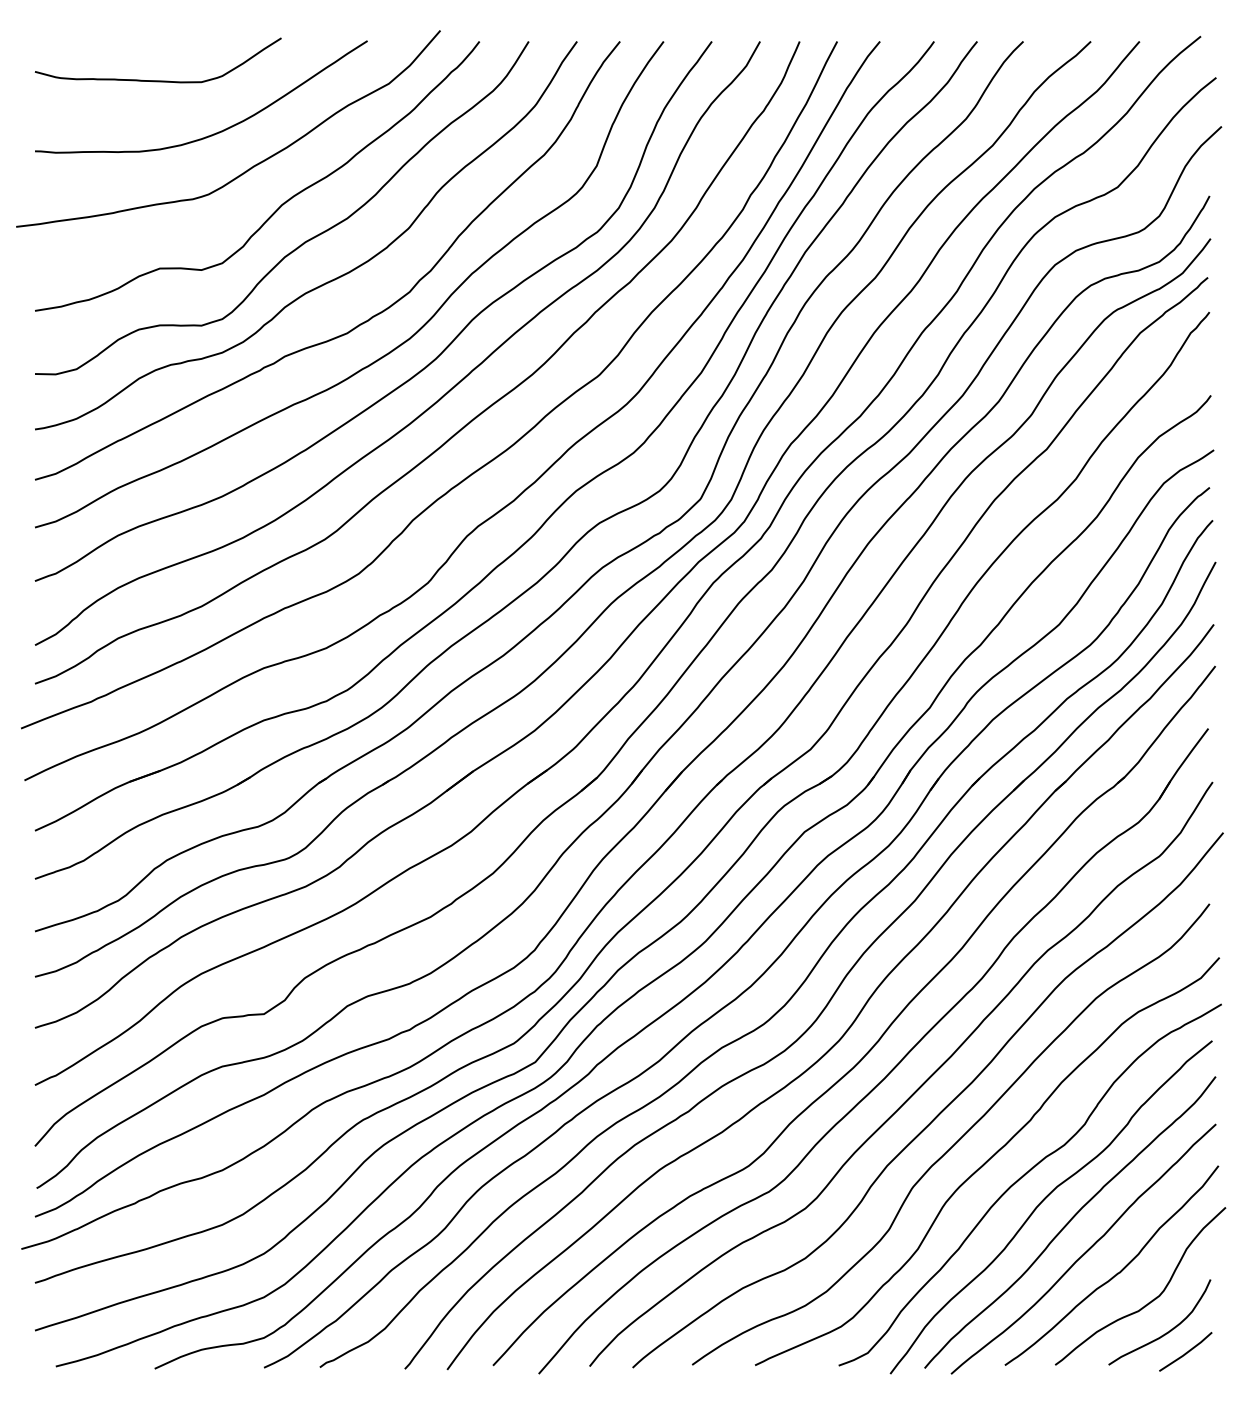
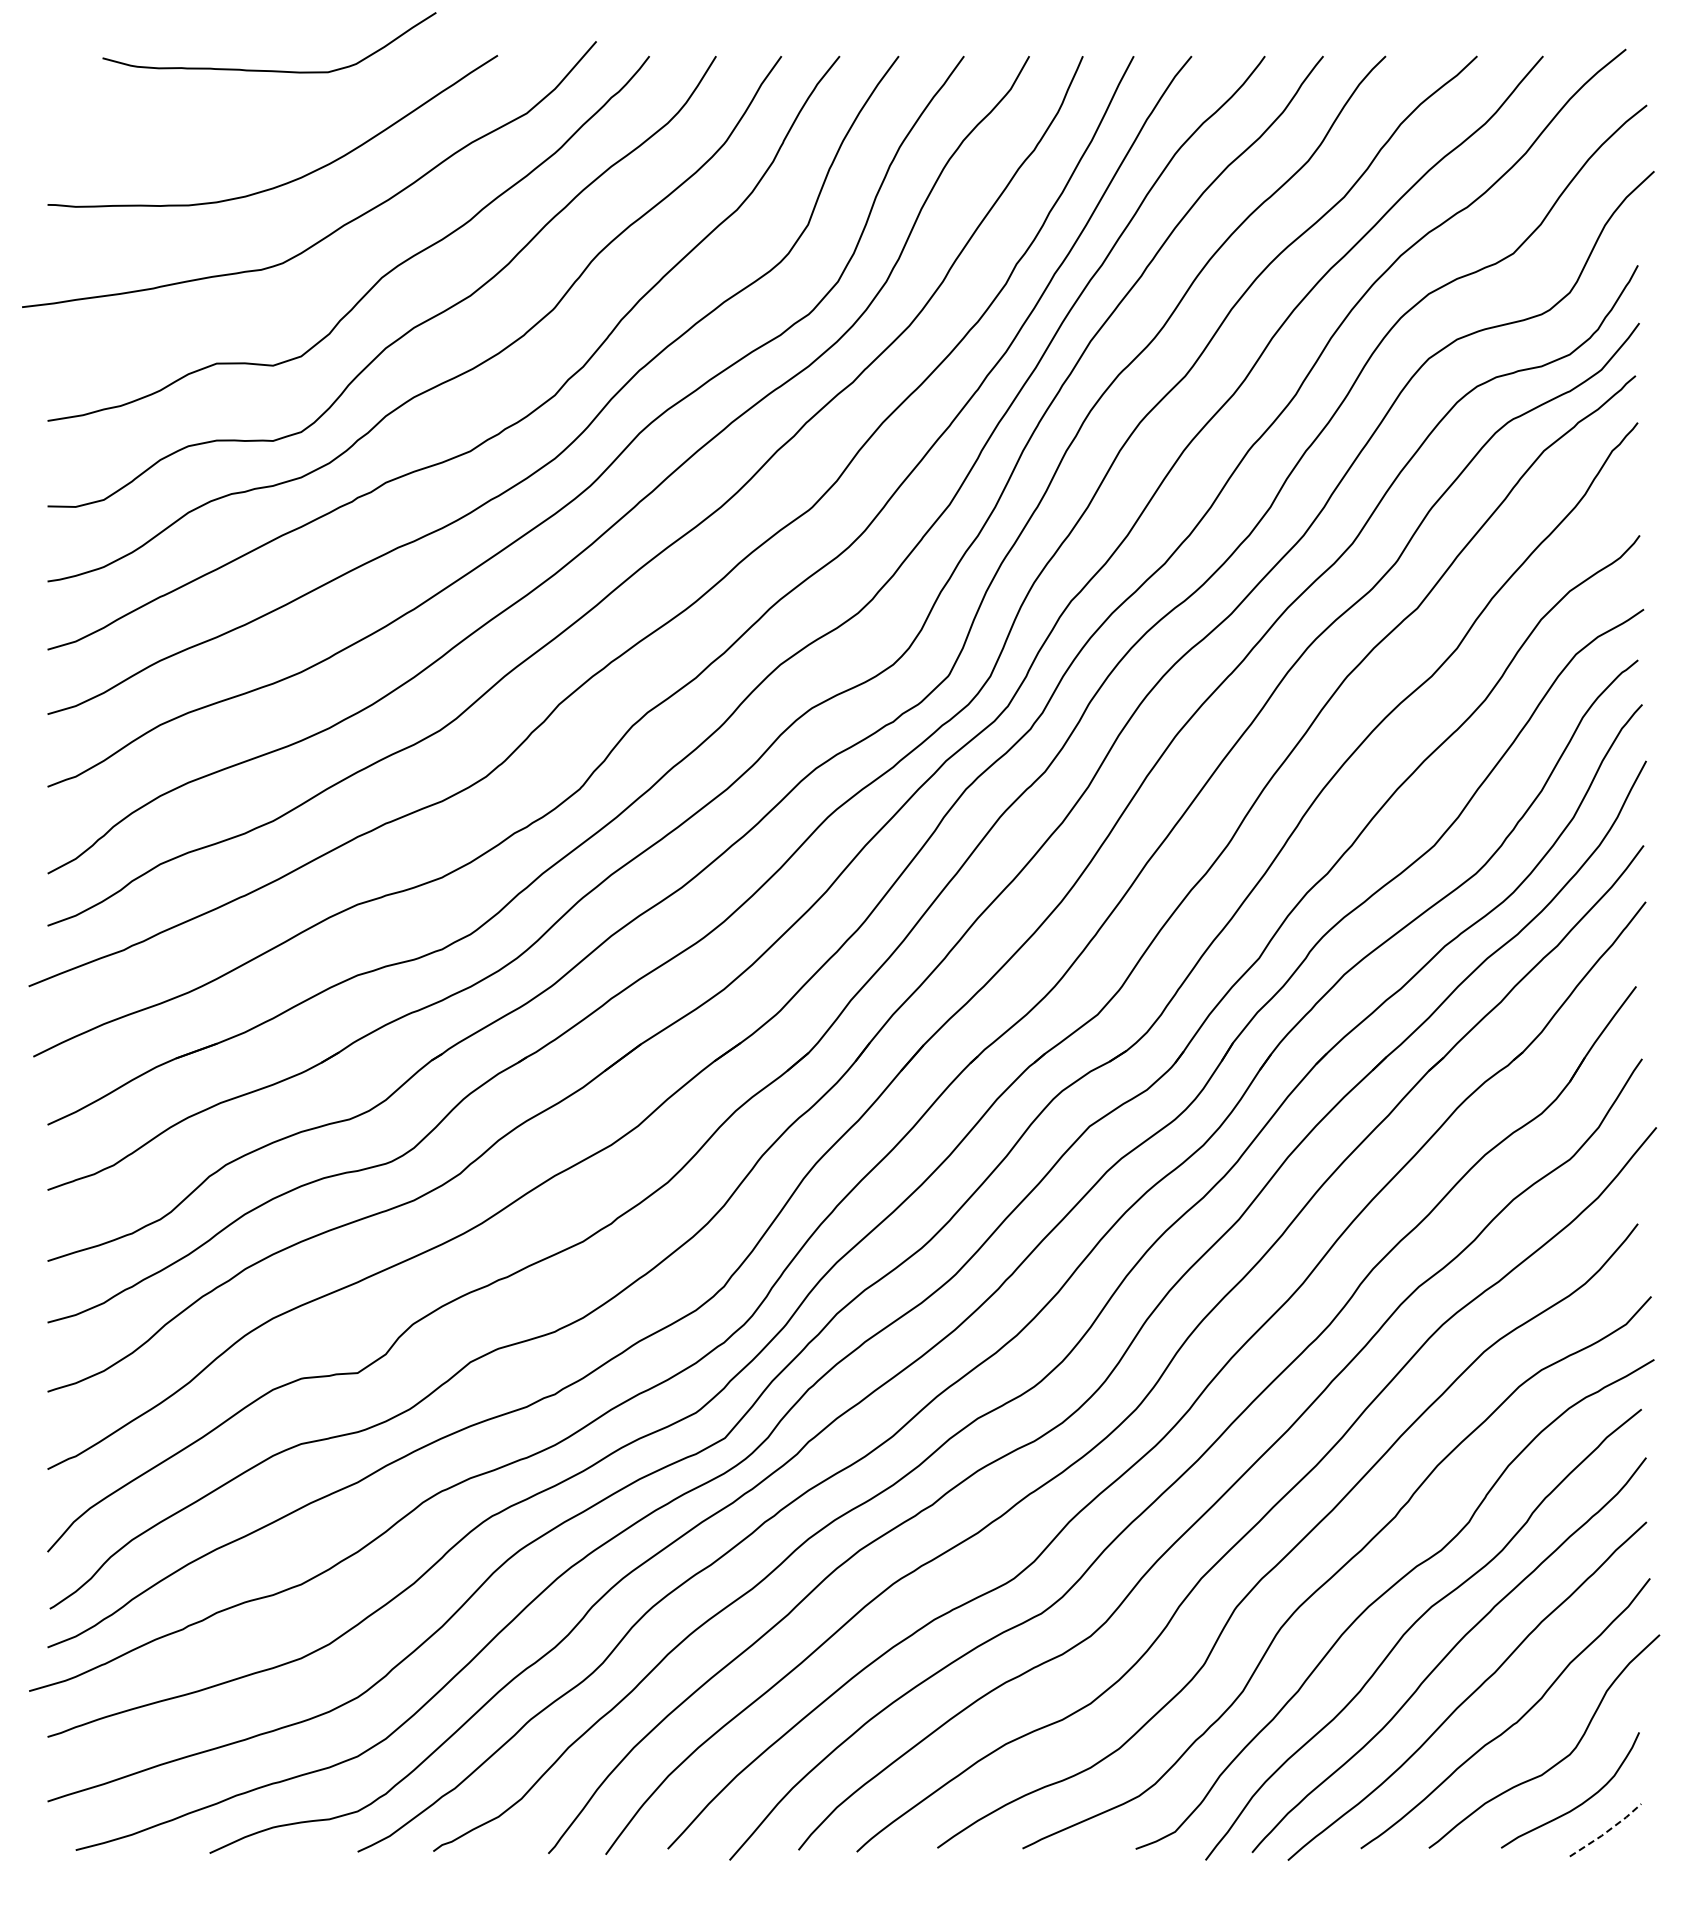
curve: (158, 80) -> (269, 70), moved
line: (1187, 1352) -> (1607, 1831), solid -> dashed

